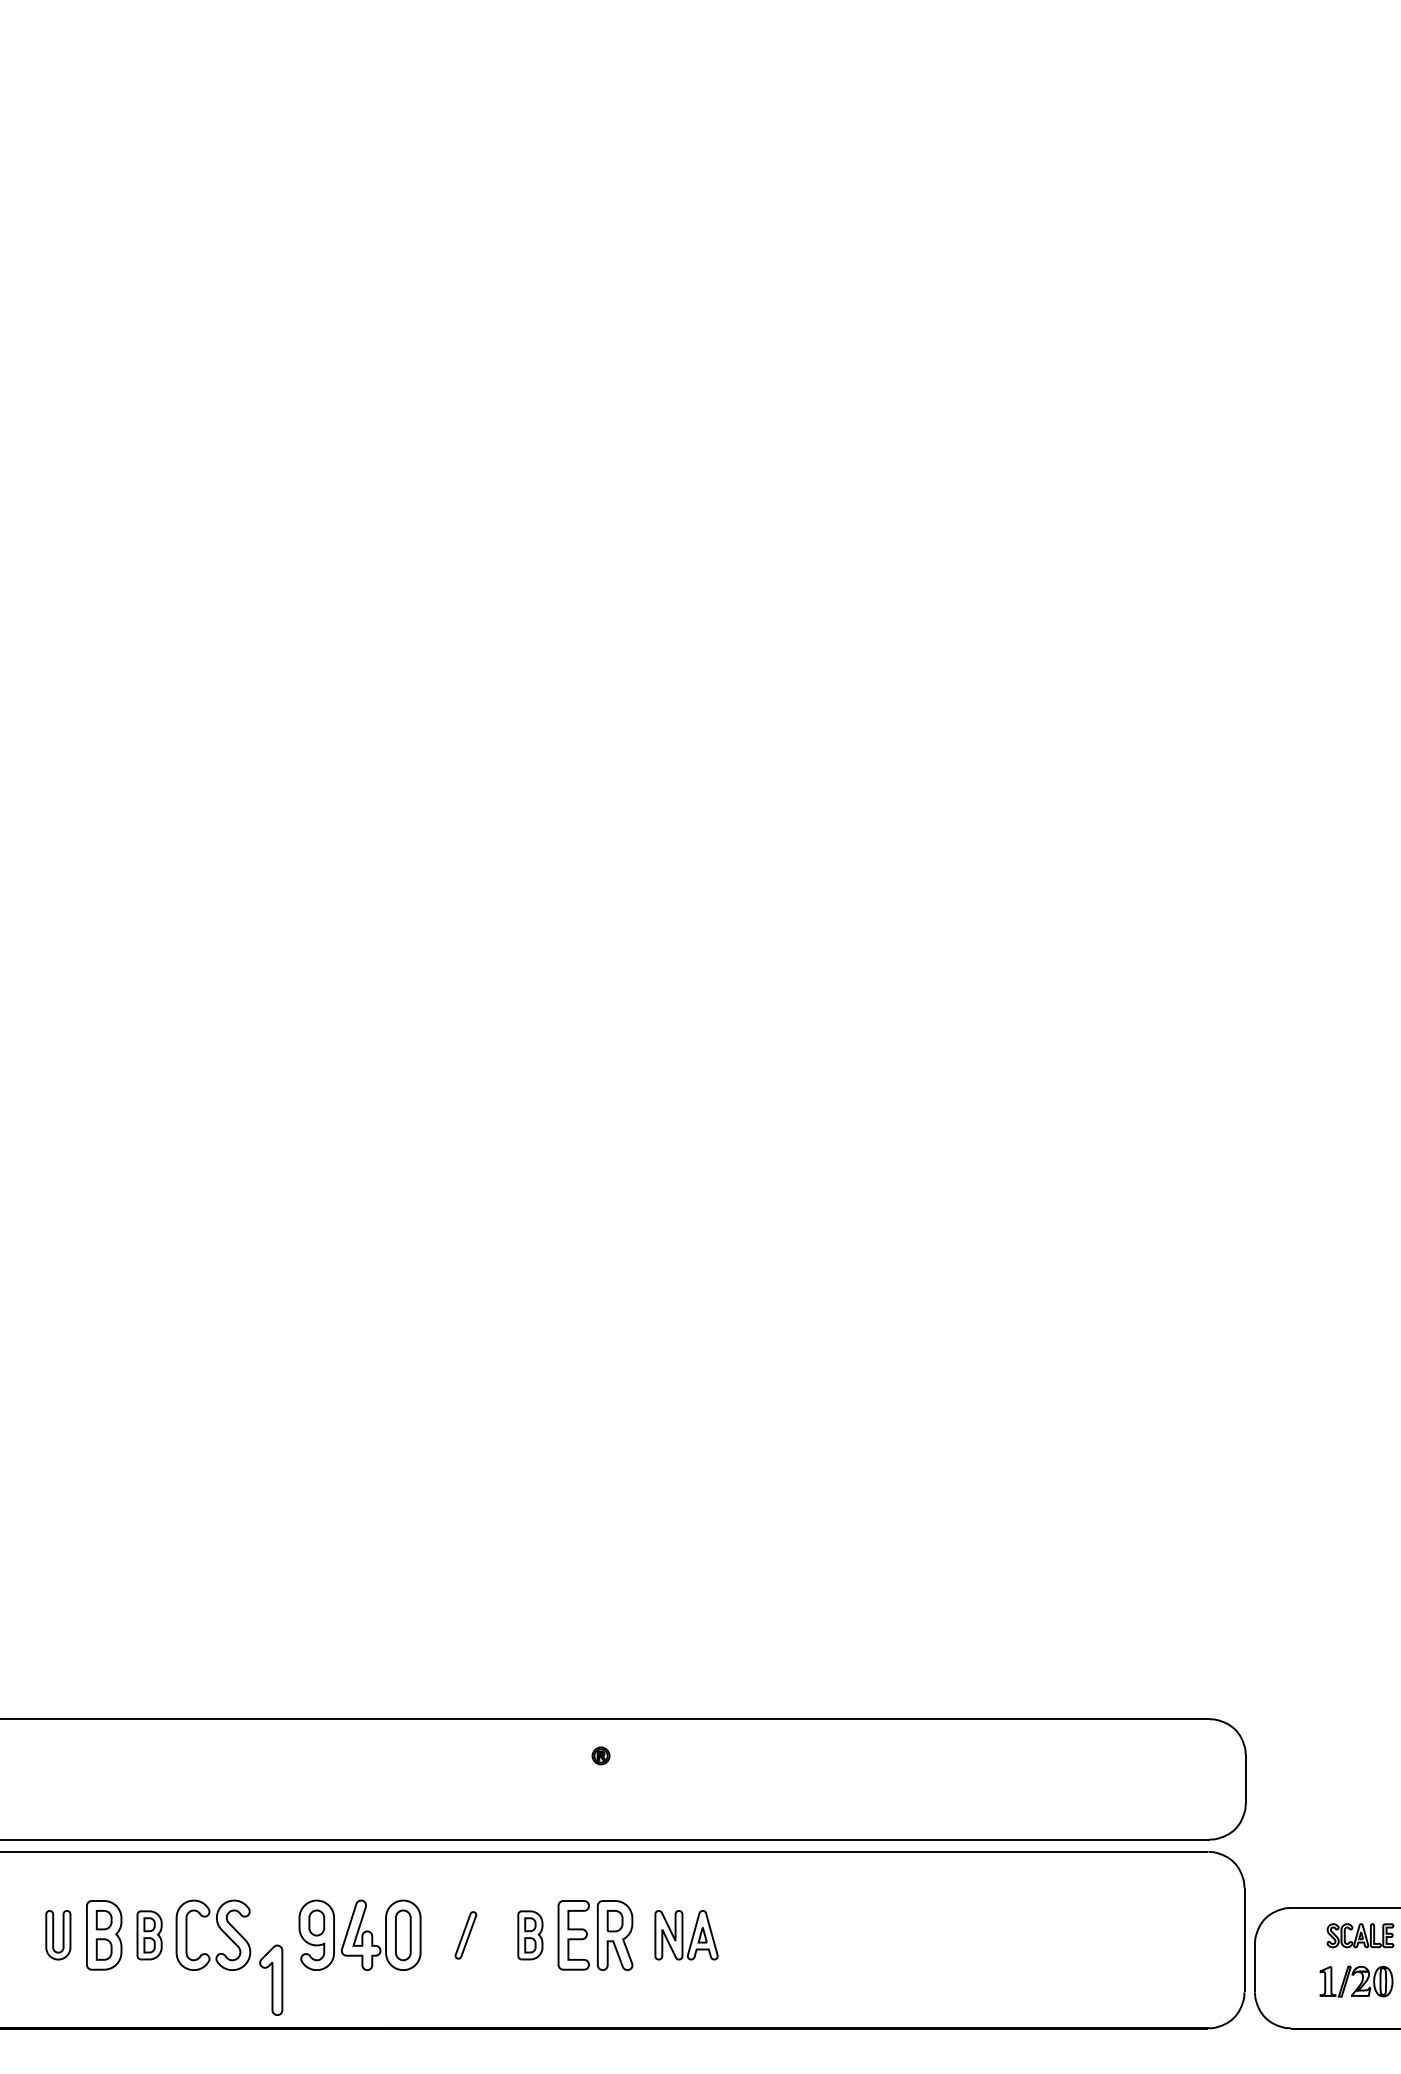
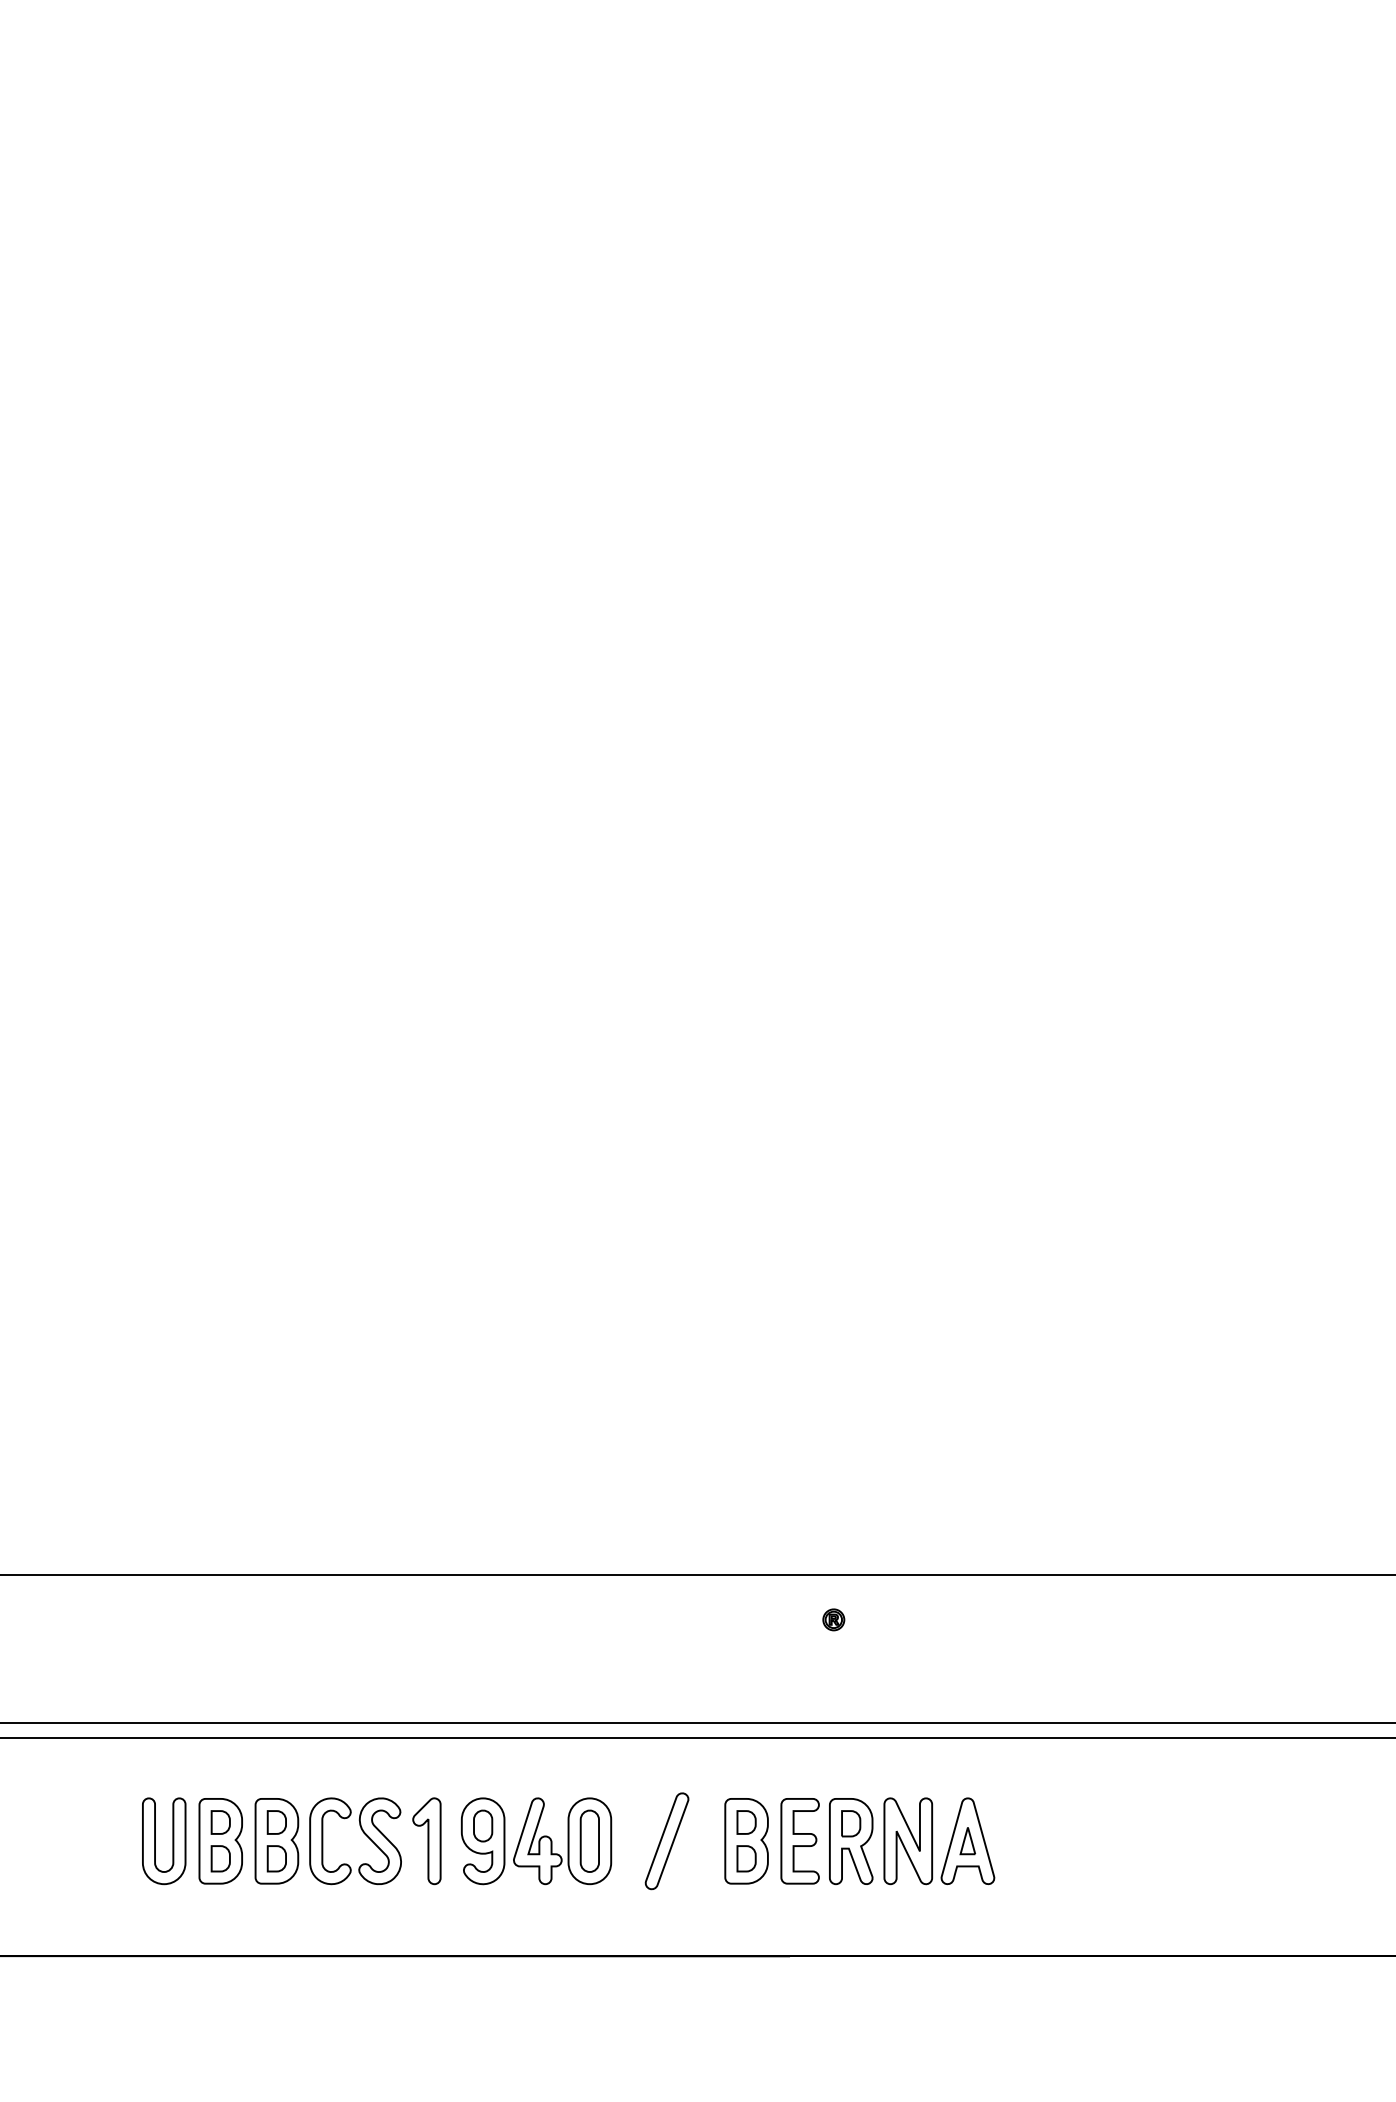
part: (58, 1934) -> (164, 1840), size x1.43
part: (686, 1934) -> (939, 1840), size x1.43
part: (149, 1935) -> (276, 1841), size x1.43
part: (465, 1935) -> (666, 1841), size x1.67
part: (530, 1935) -> (746, 1841), size x1.43
part: (271, 1979) -> (427, 1840), moved

